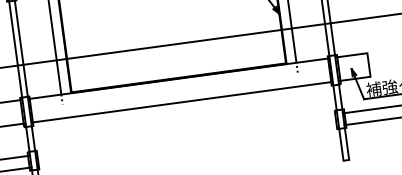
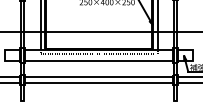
line: (179, 88) -> (98, 54), added
line: (187, 134) -> (99, 77), added
line: (188, 146) -> (99, 83), added

